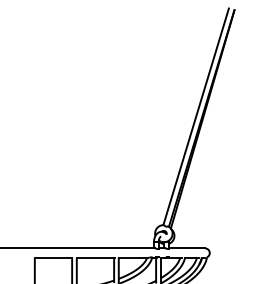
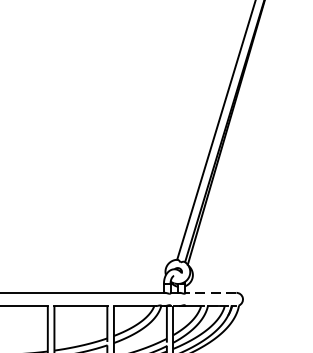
line: (186, 248) -> (209, 292), solid -> dashed

